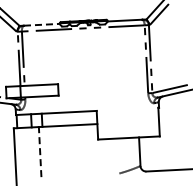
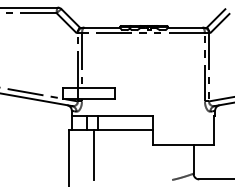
line: (42, 24) -> (102, 27), dashed -> solid
line: (40, 151) -> (94, 154), dashed -> solid

